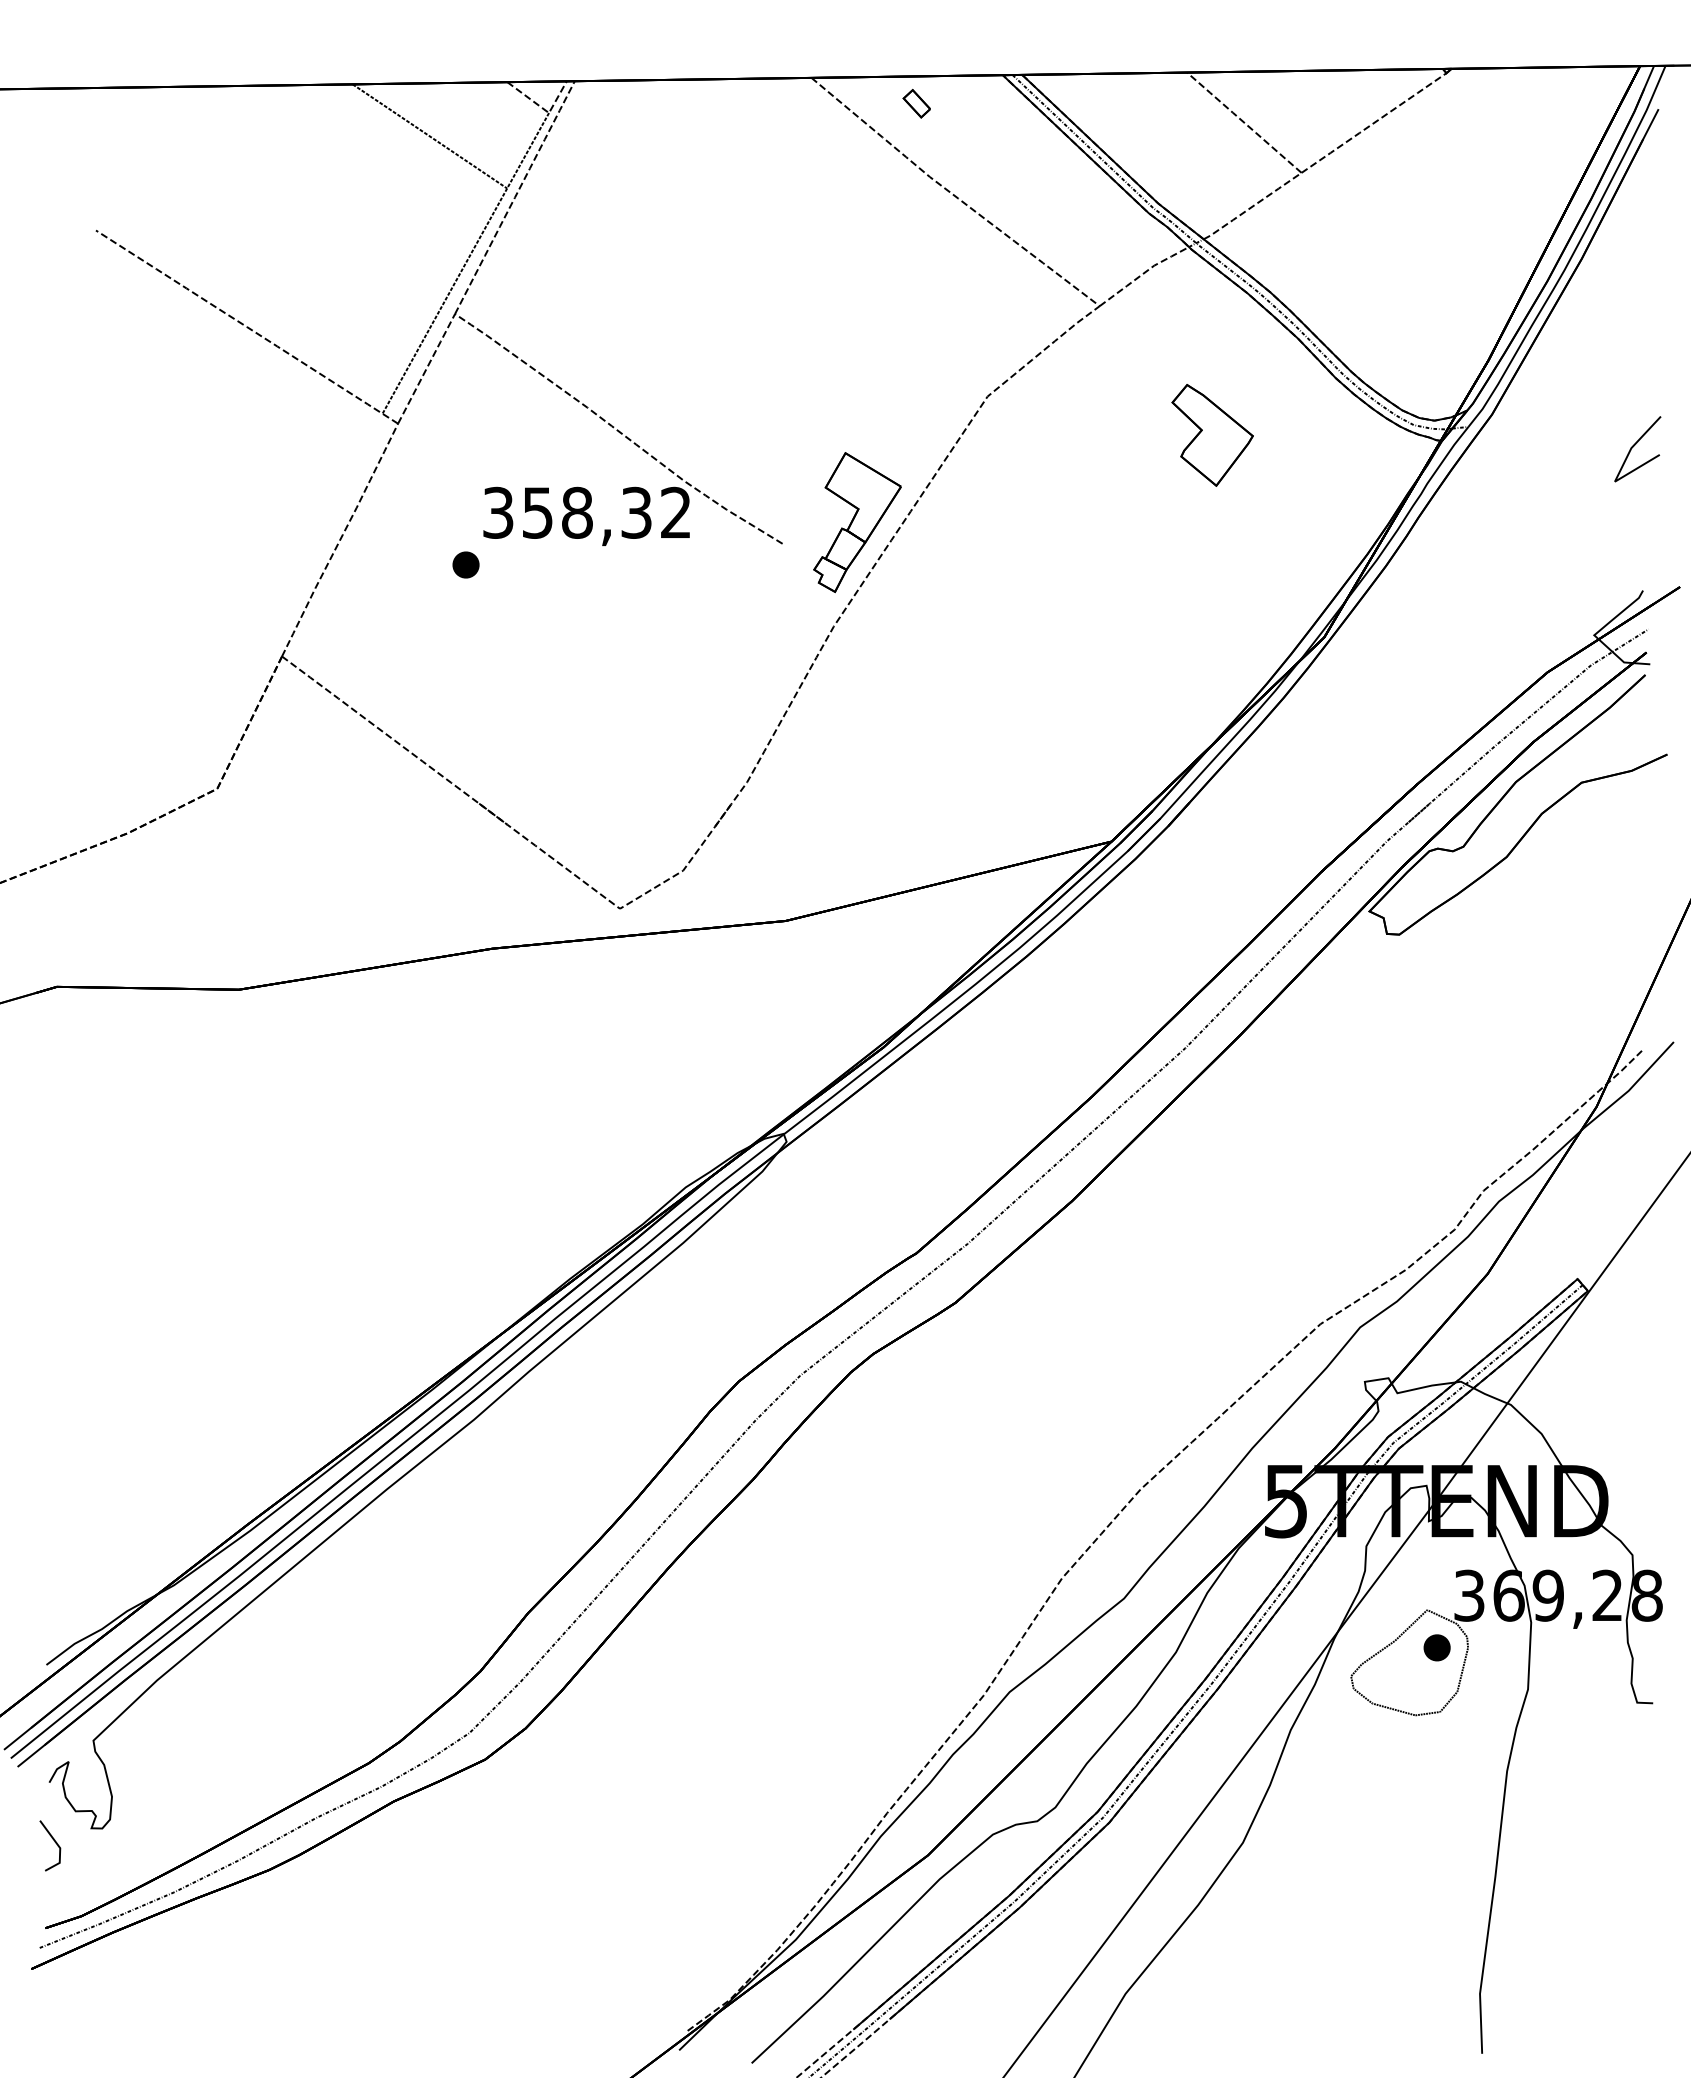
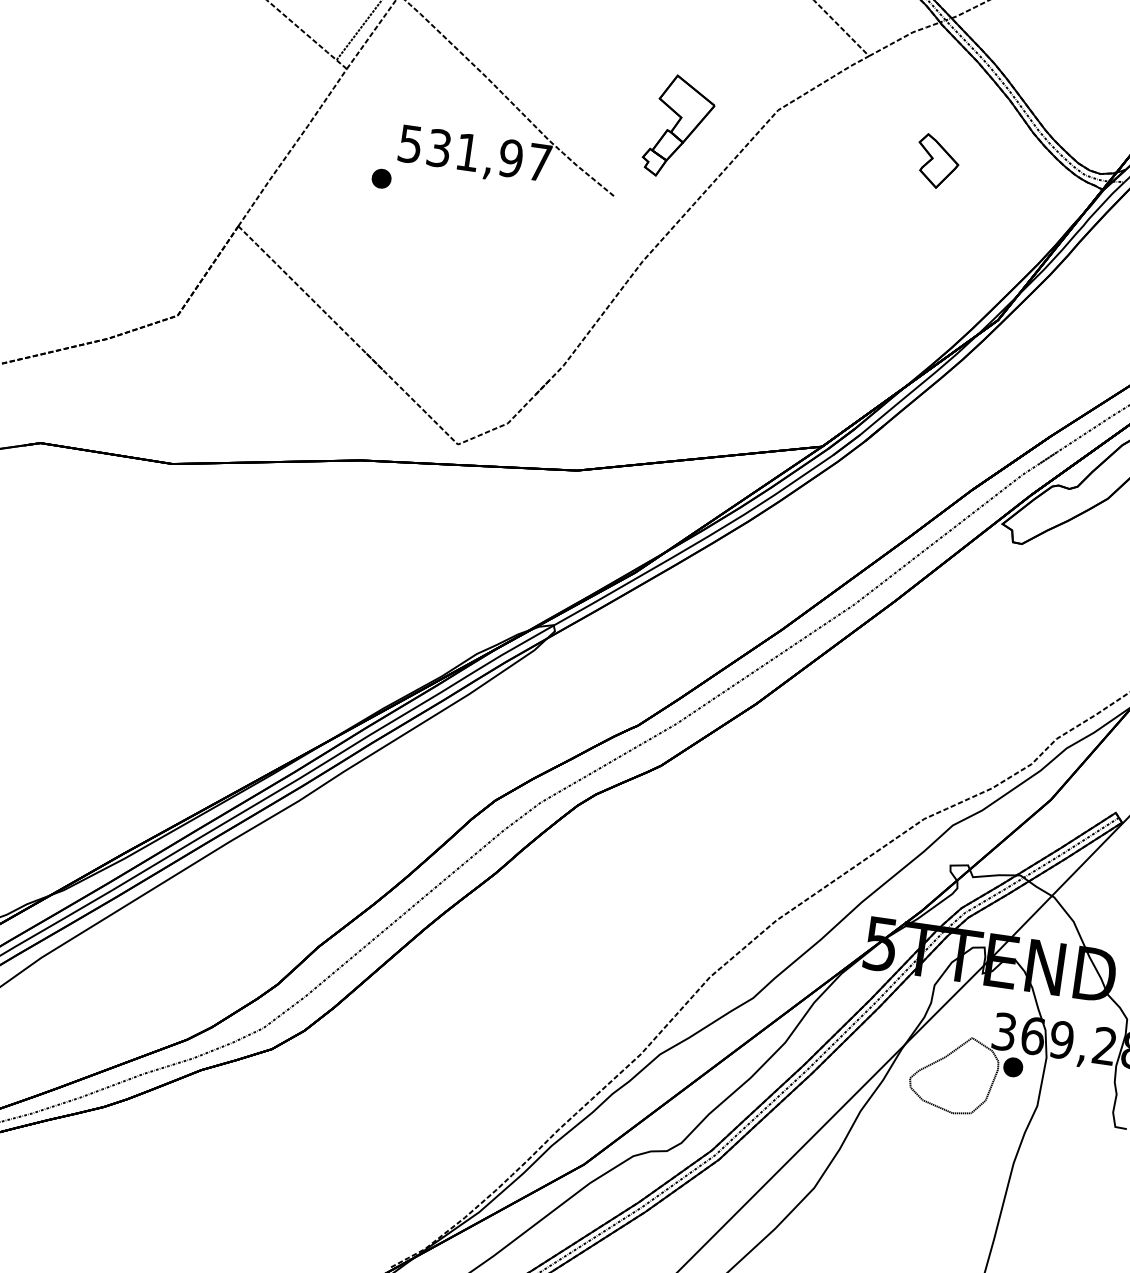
part: (1212, 435) -> (937, 161), size x0.7
text: (586, 512) -> (474, 153), 358,32 -> 531,97
part: (857, 522) -> (679, 127), moved
part: (1436, 1647) -> (1012, 1067), moved

